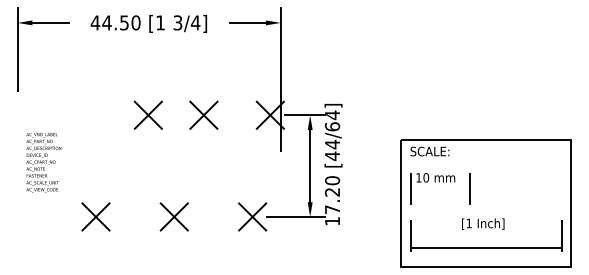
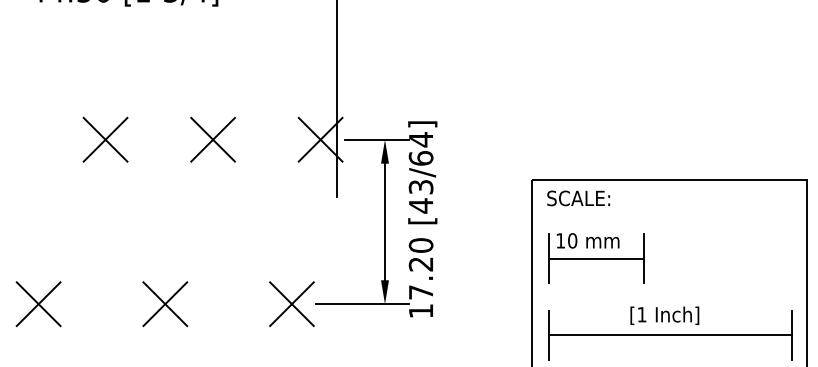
part: (147, 114) -> (104, 138), moved
text: (332, 144) -> (421, 186), [44/64] -> [43/64]
line: (440, 188) -> (595, 258), added
line: (486, 248) -> (670, 335), moved

